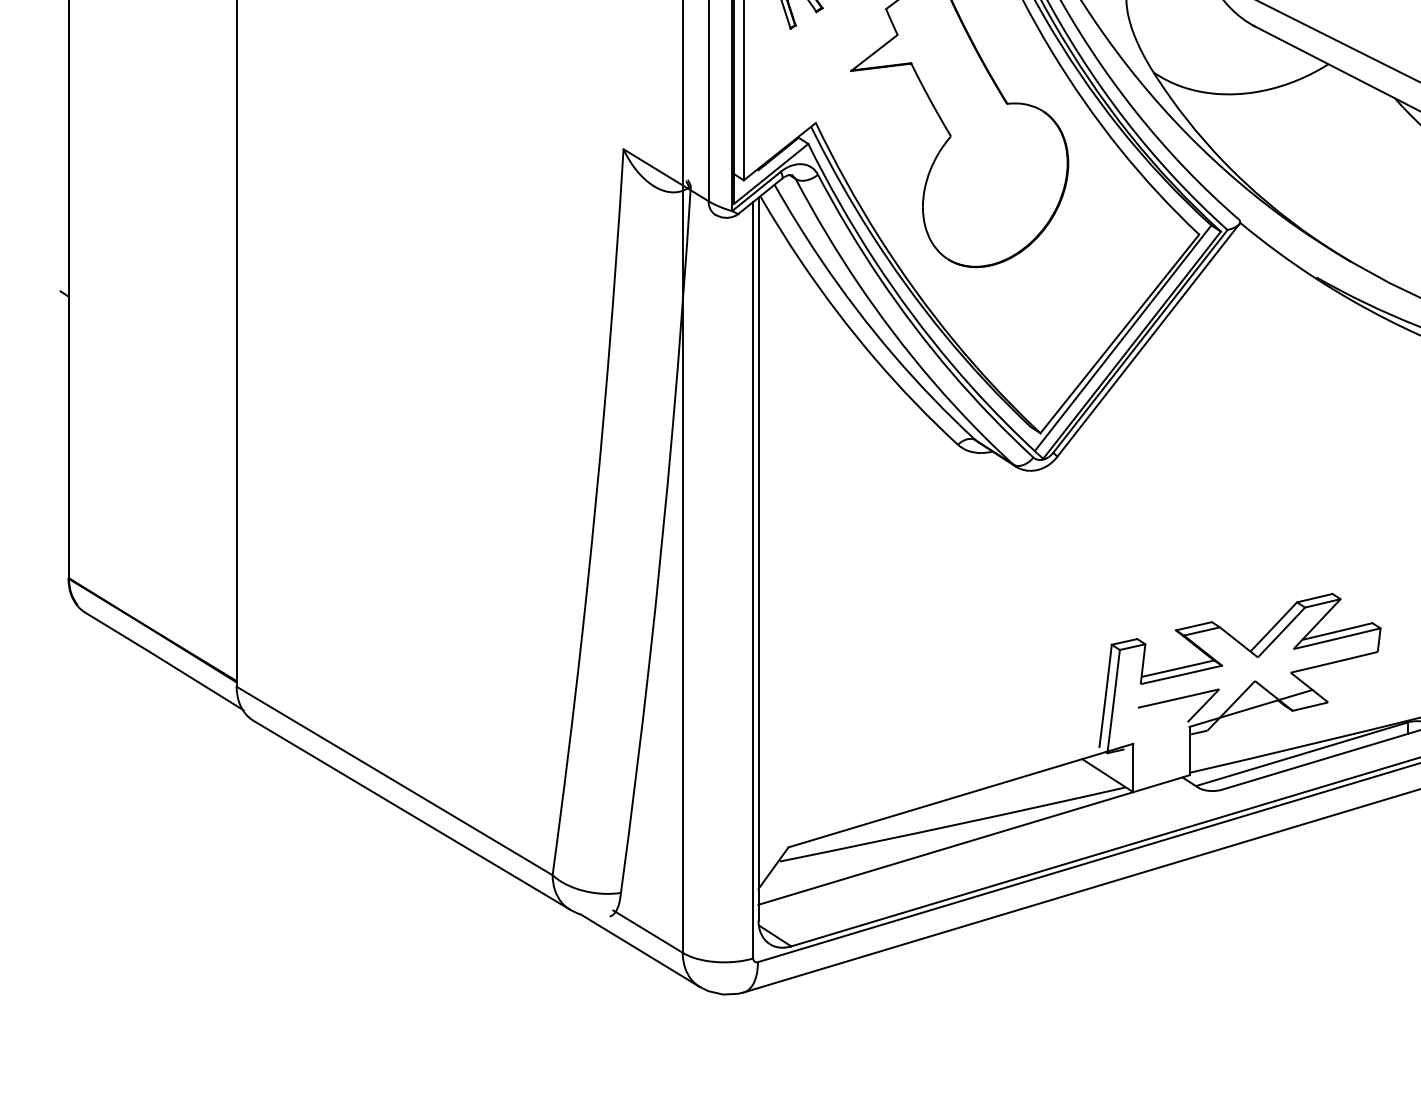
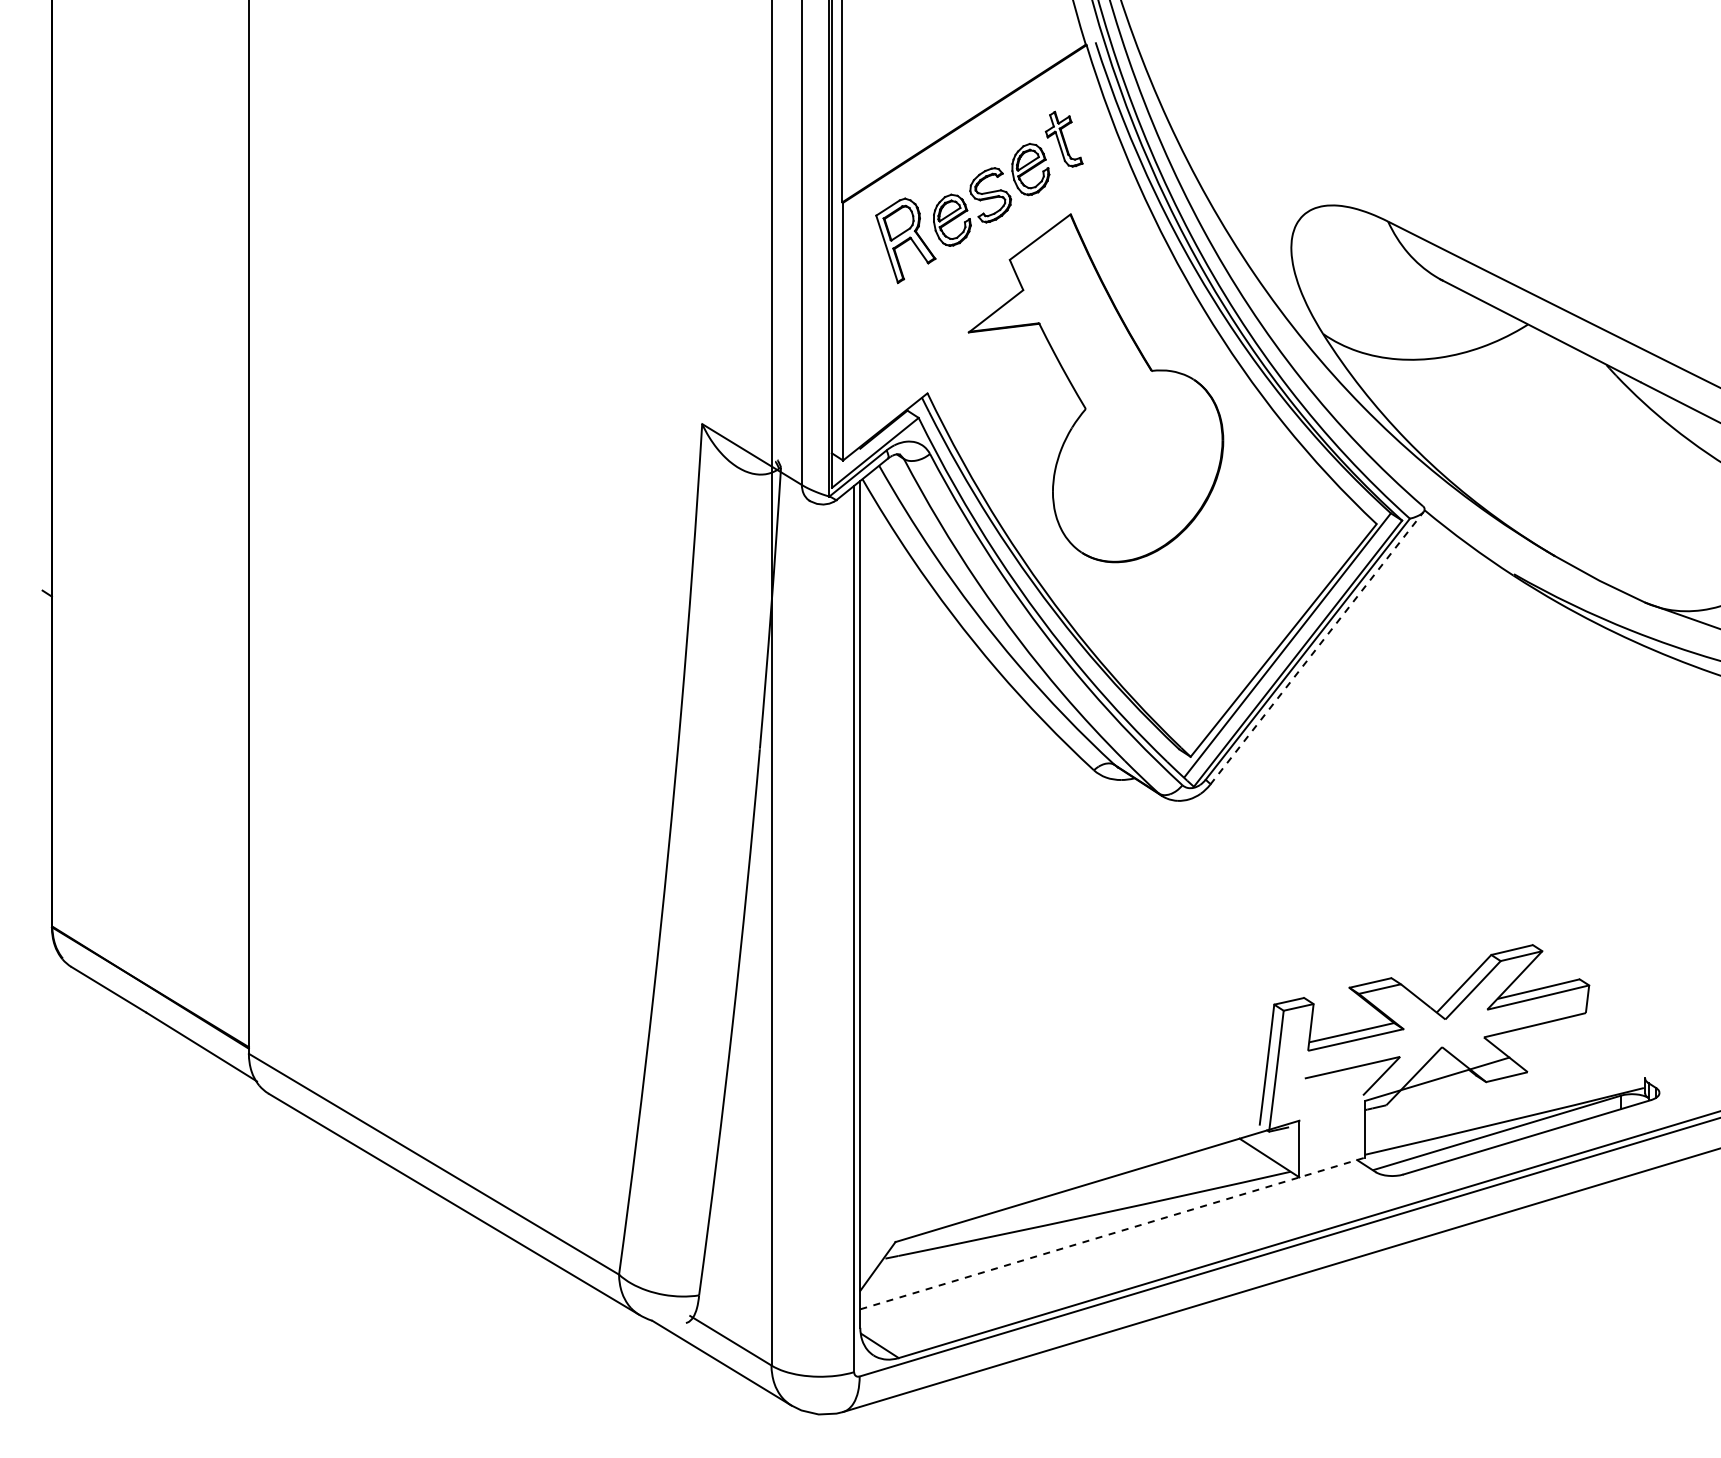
line: (1148, 339) -> (1317, 647), solid -> dashed
line: (973, 840) -> (1112, 1233), solid -> dashed

